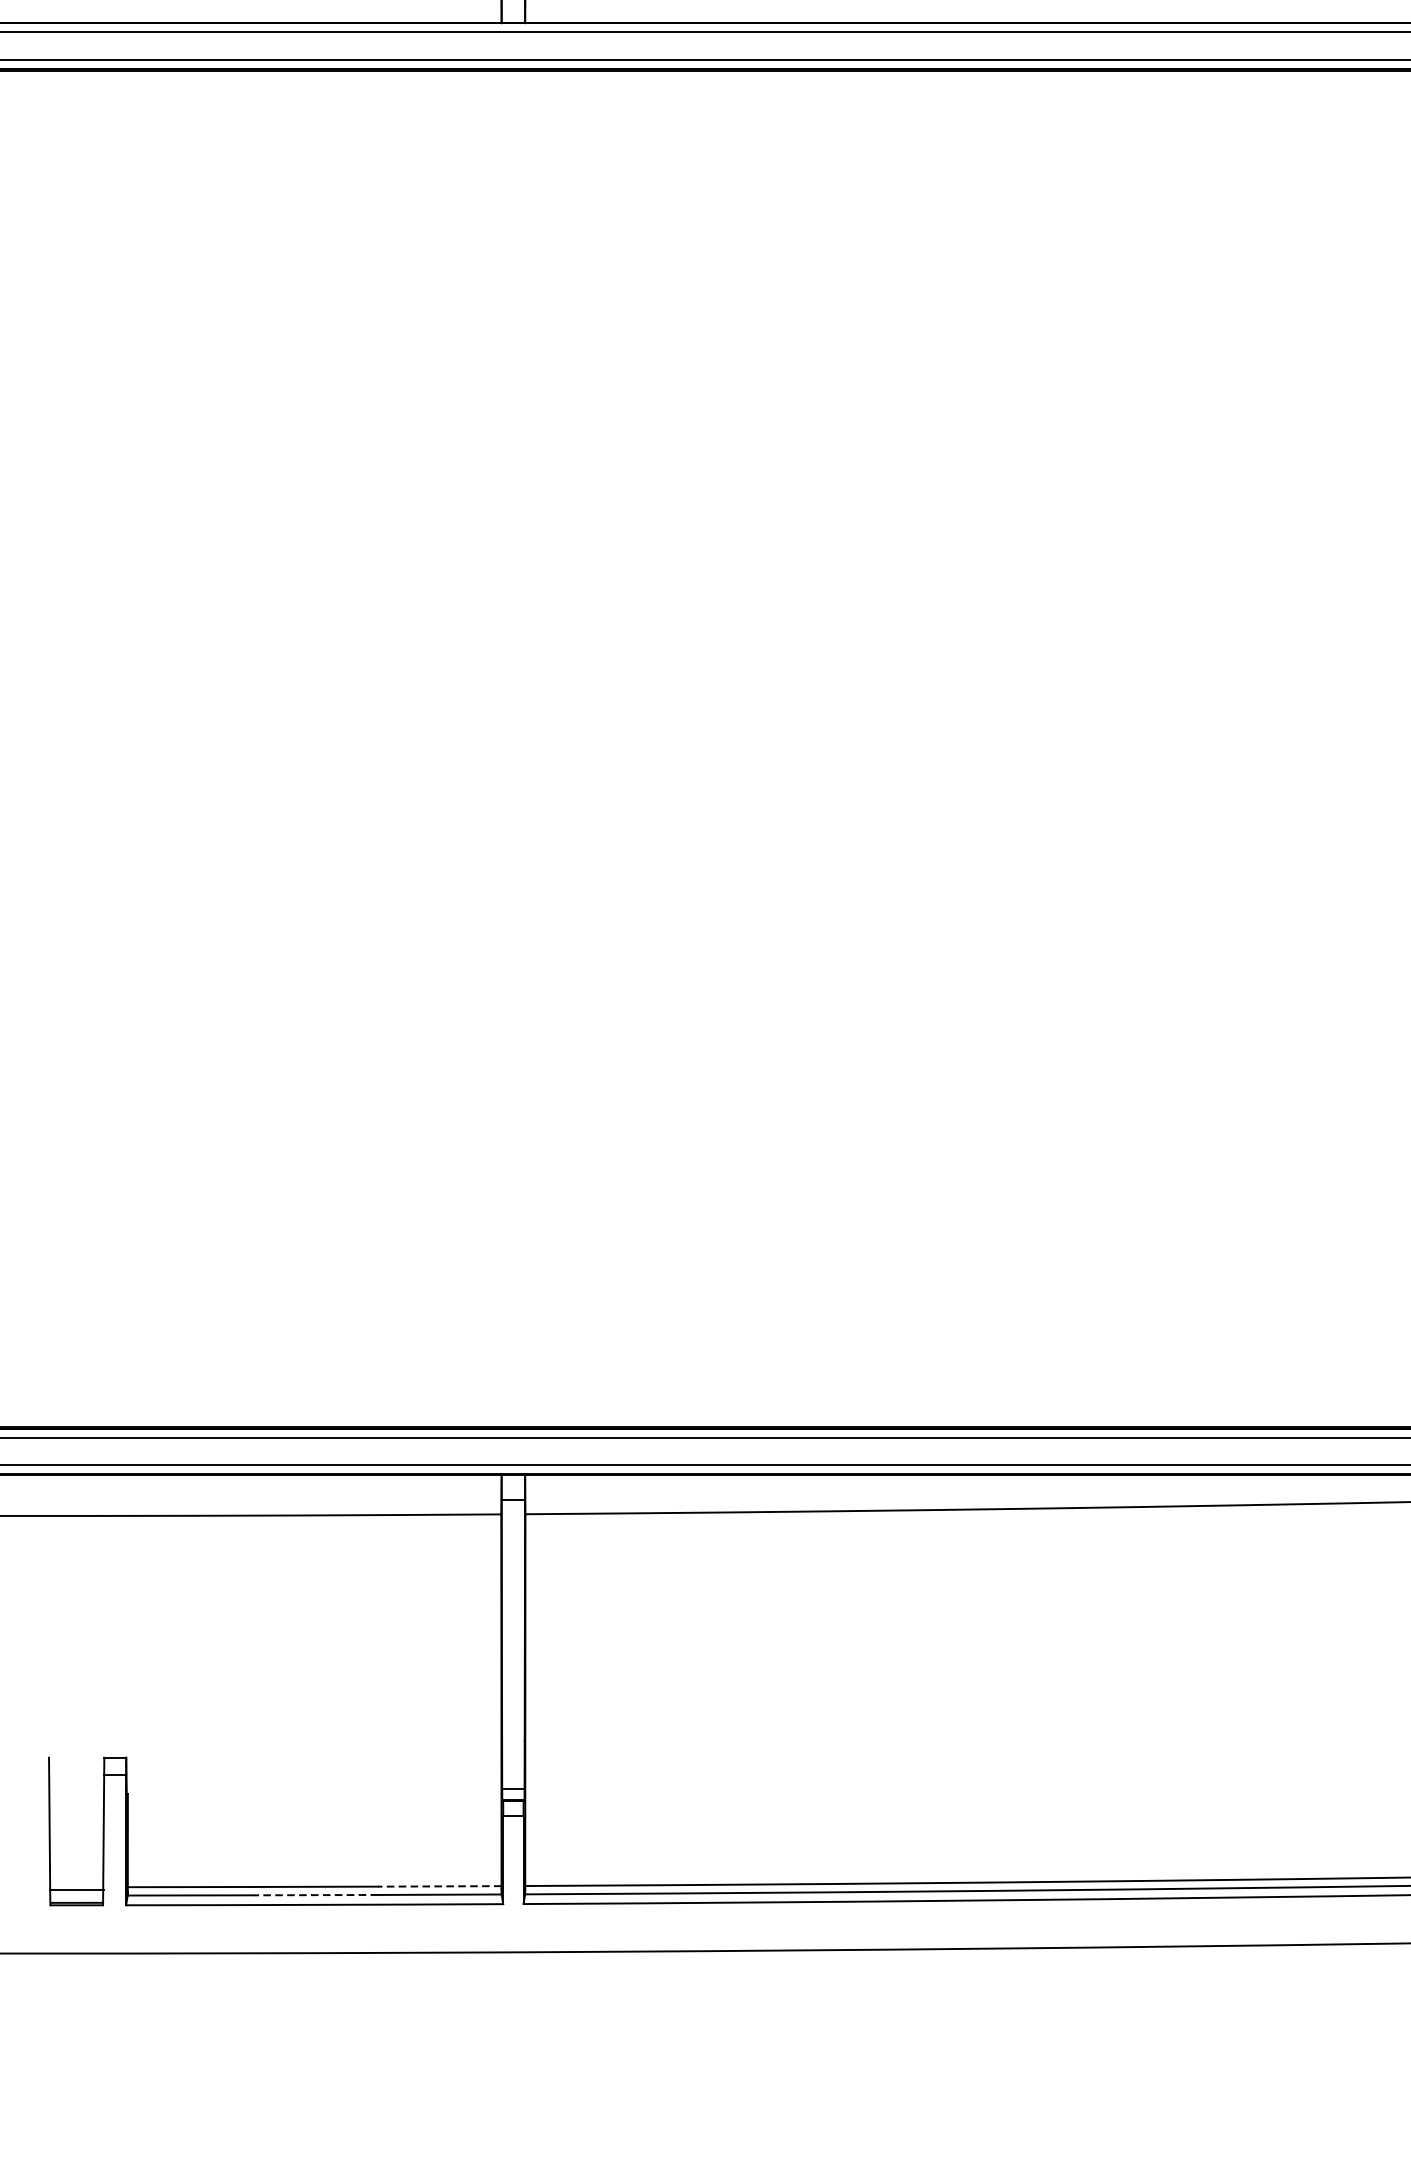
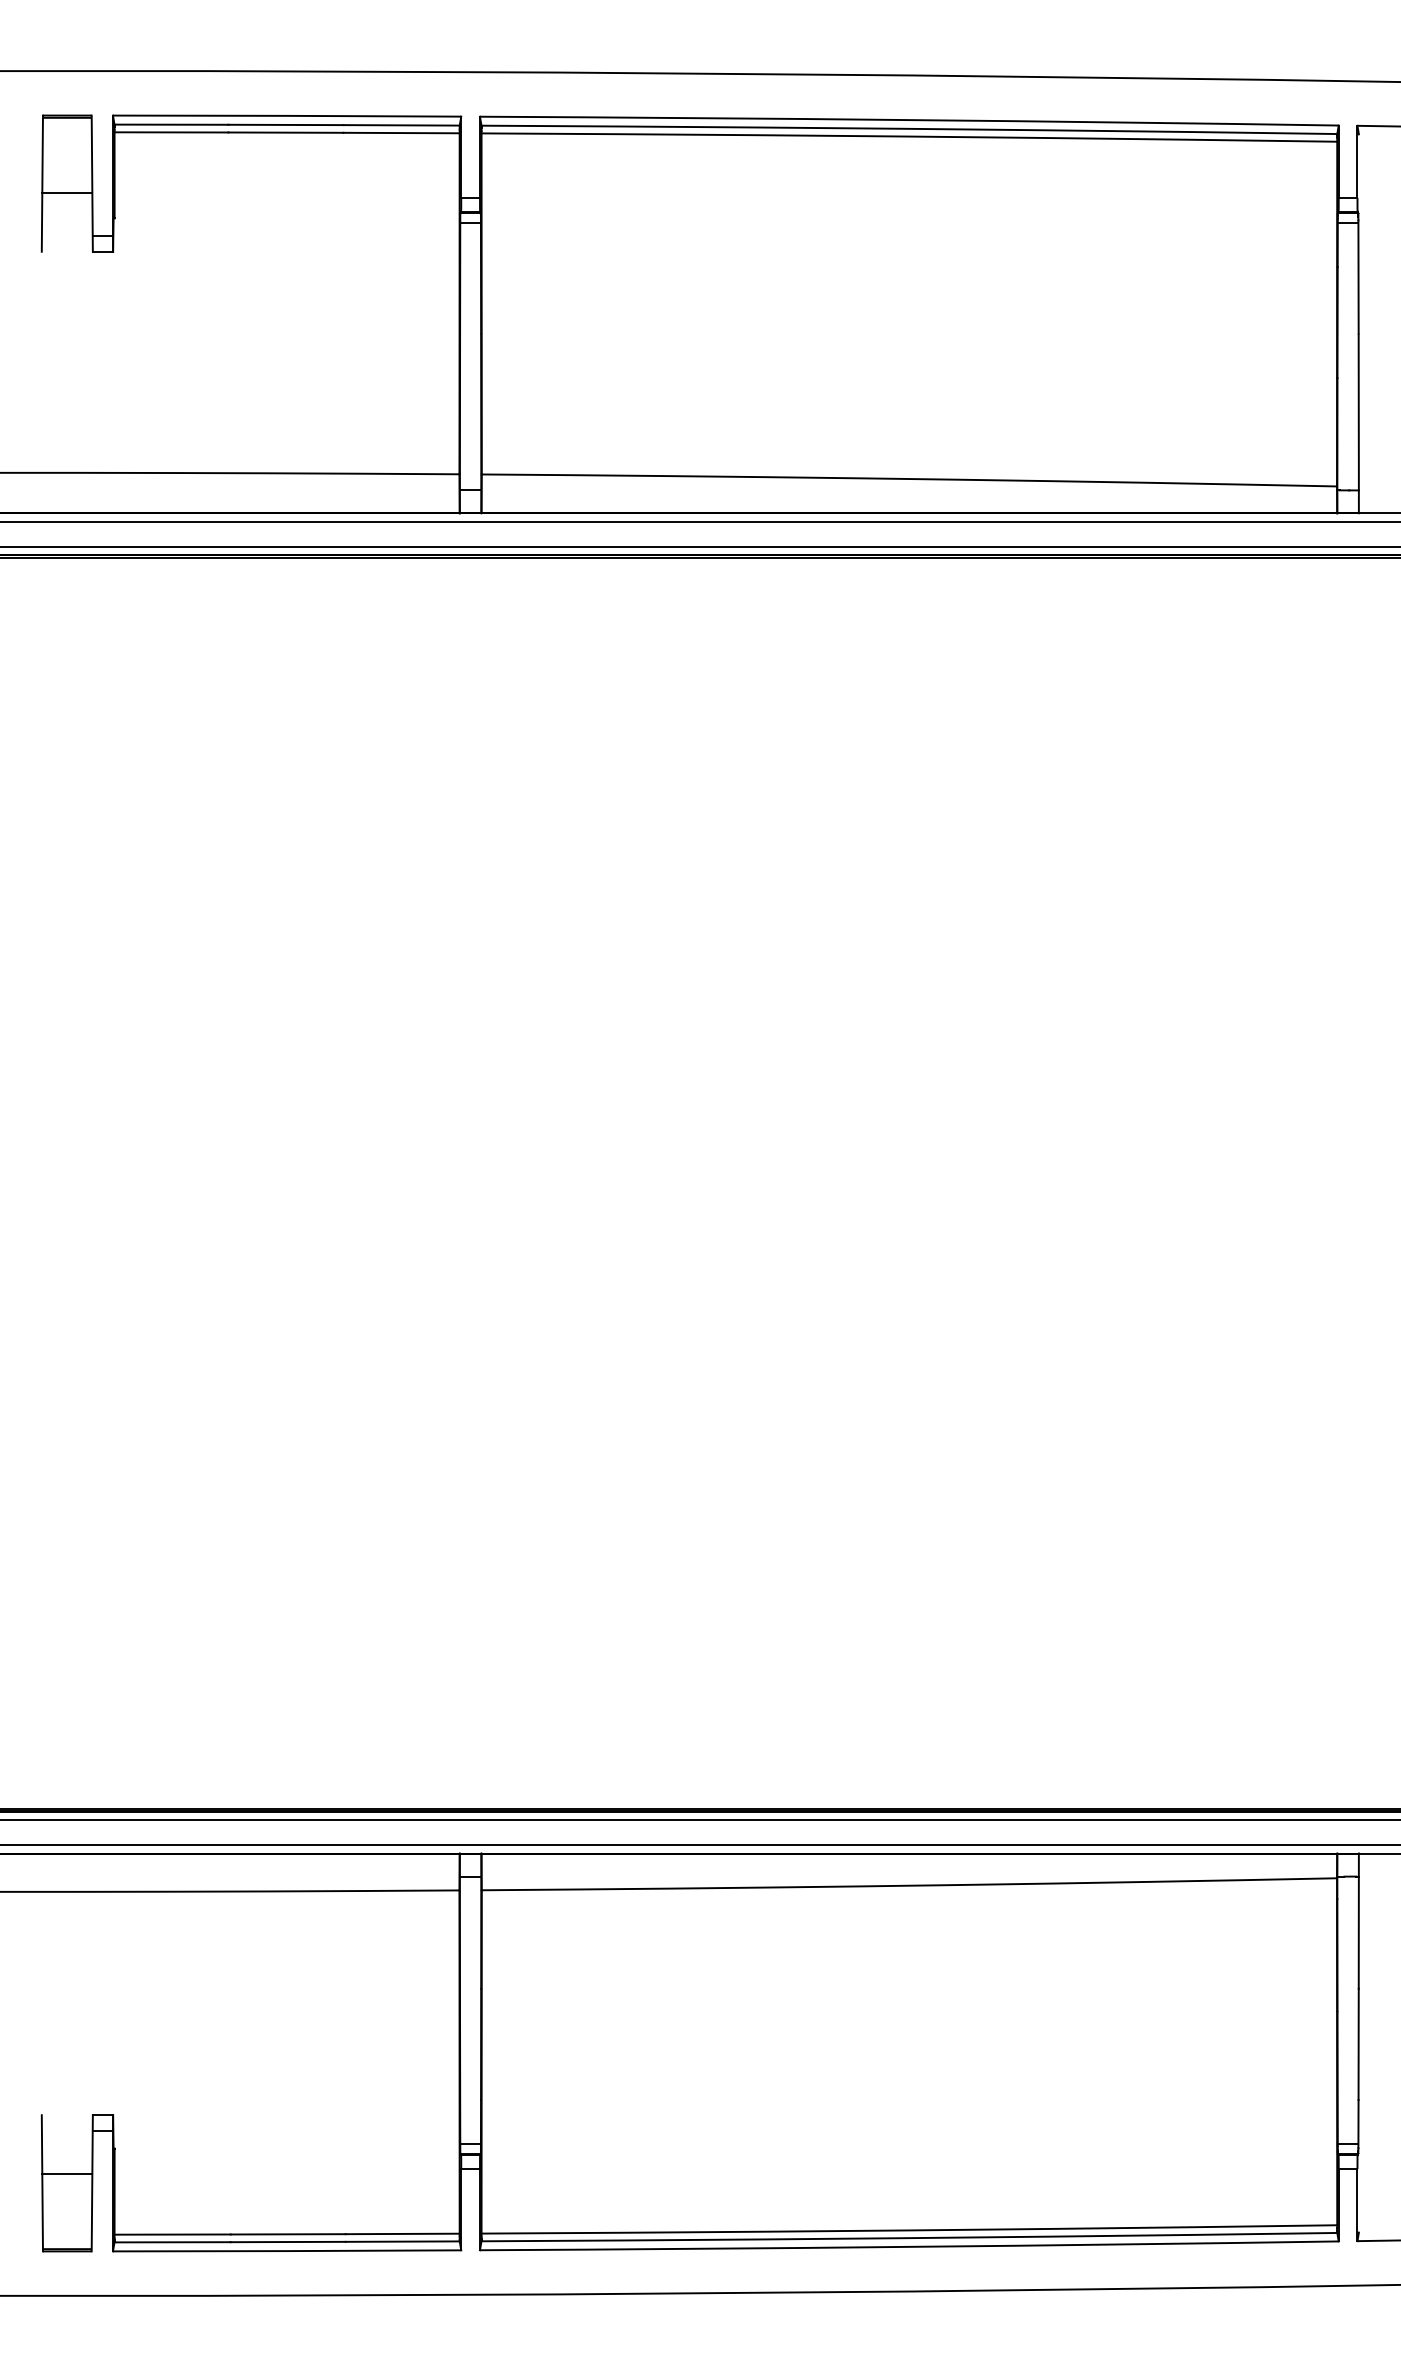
line: (439, 1885) -> (402, 2233), dashed -> solid
line: (76, 1890) -> (67, 2173), moved
line: (316, 1895) -> (288, 2242), dashed -> solid

